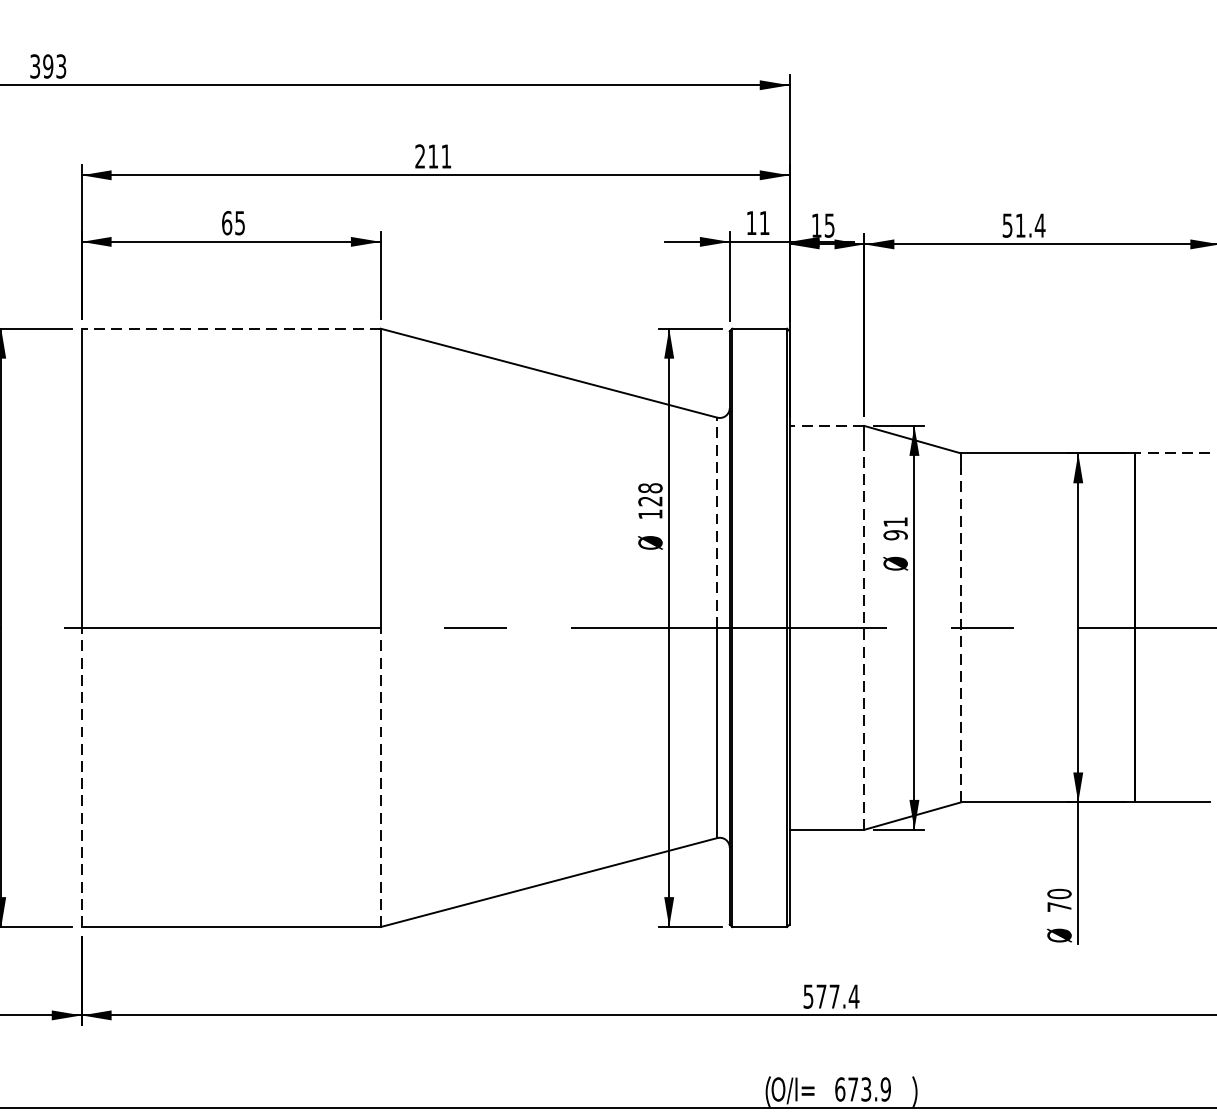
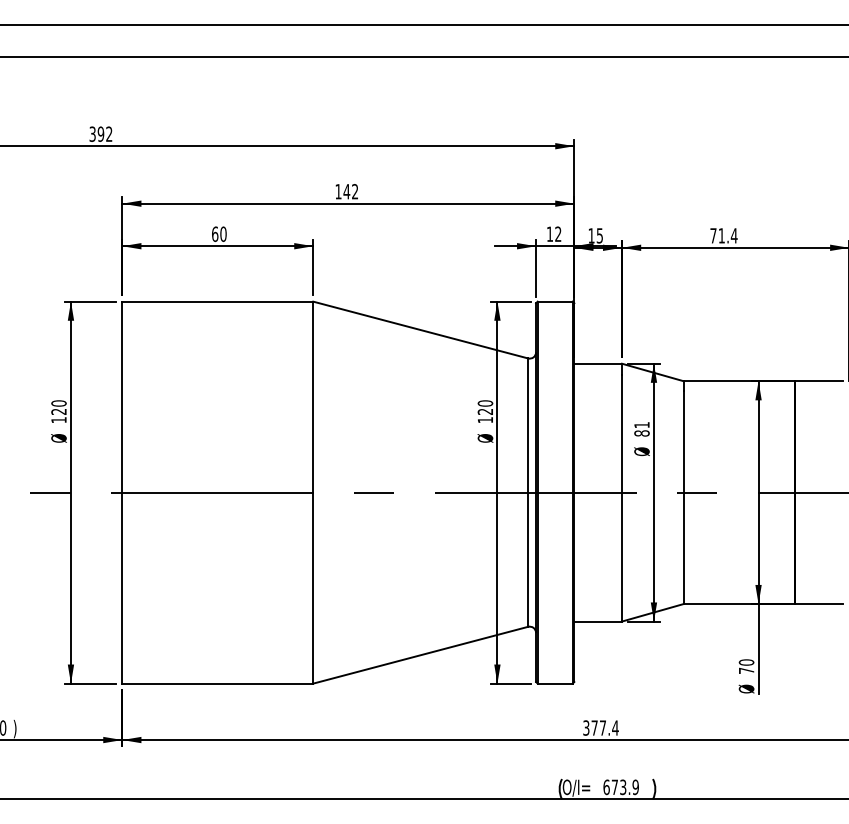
text: (61, 66) -> (109, 134), 393 -> 392
text: (432, 156) -> (346, 191), 211 -> 142
text: (240, 221) -> (223, 233), 65 -> 60
text: (764, 221) -> (558, 233), 11 -> 12
text: (1007, 225) -> (713, 235), 51.4 -> 71.4
line: (230, 328) -> (217, 301), dashed -> solid
line: (827, 425) -> (598, 363), dashed -> solid
line: (1172, 453) -> (818, 381), dashed -> solid
text: (650, 488) -> (485, 403), 128 -> 120
line: (717, 522) -> (528, 425), dashed -> solid
text: (894, 535) -> (641, 433), 91 -> 81
line: (865, 635) -> (622, 497), dashed -> solid
line: (960, 635) -> (683, 497), dashed -> solid
line: (81, 776) -> (122, 587), dashed -> solid
line: (381, 776) -> (313, 587), dashed -> solid
text: (808, 995) -> (586, 727), 577.4 -> 377.4

